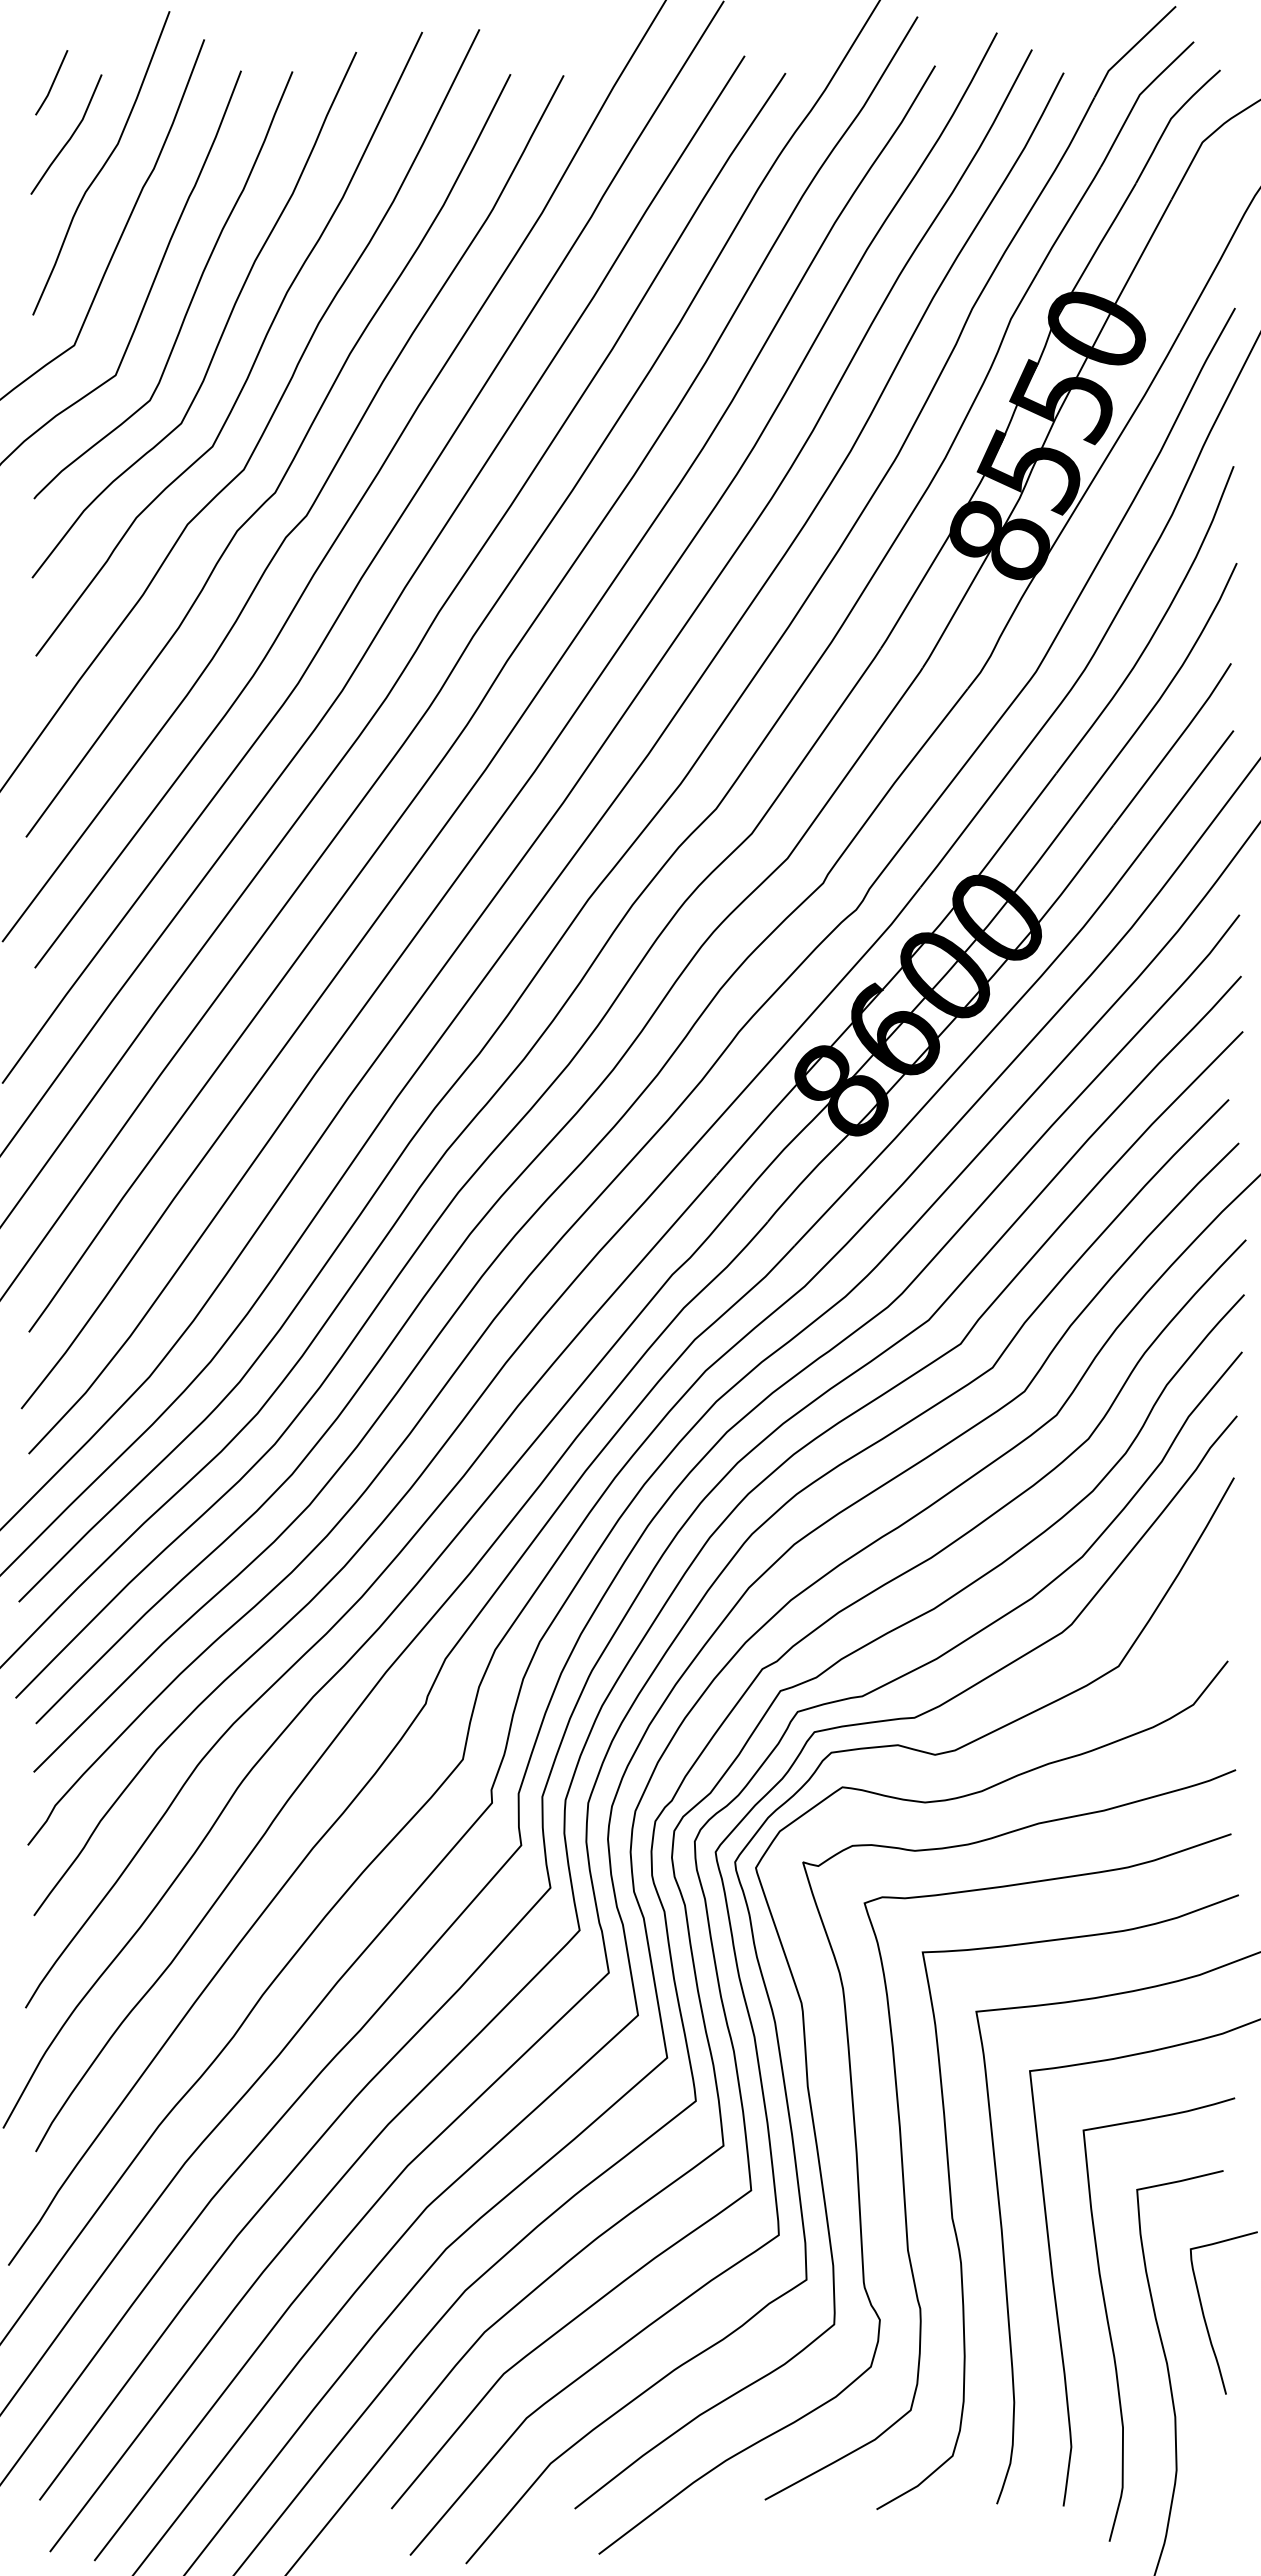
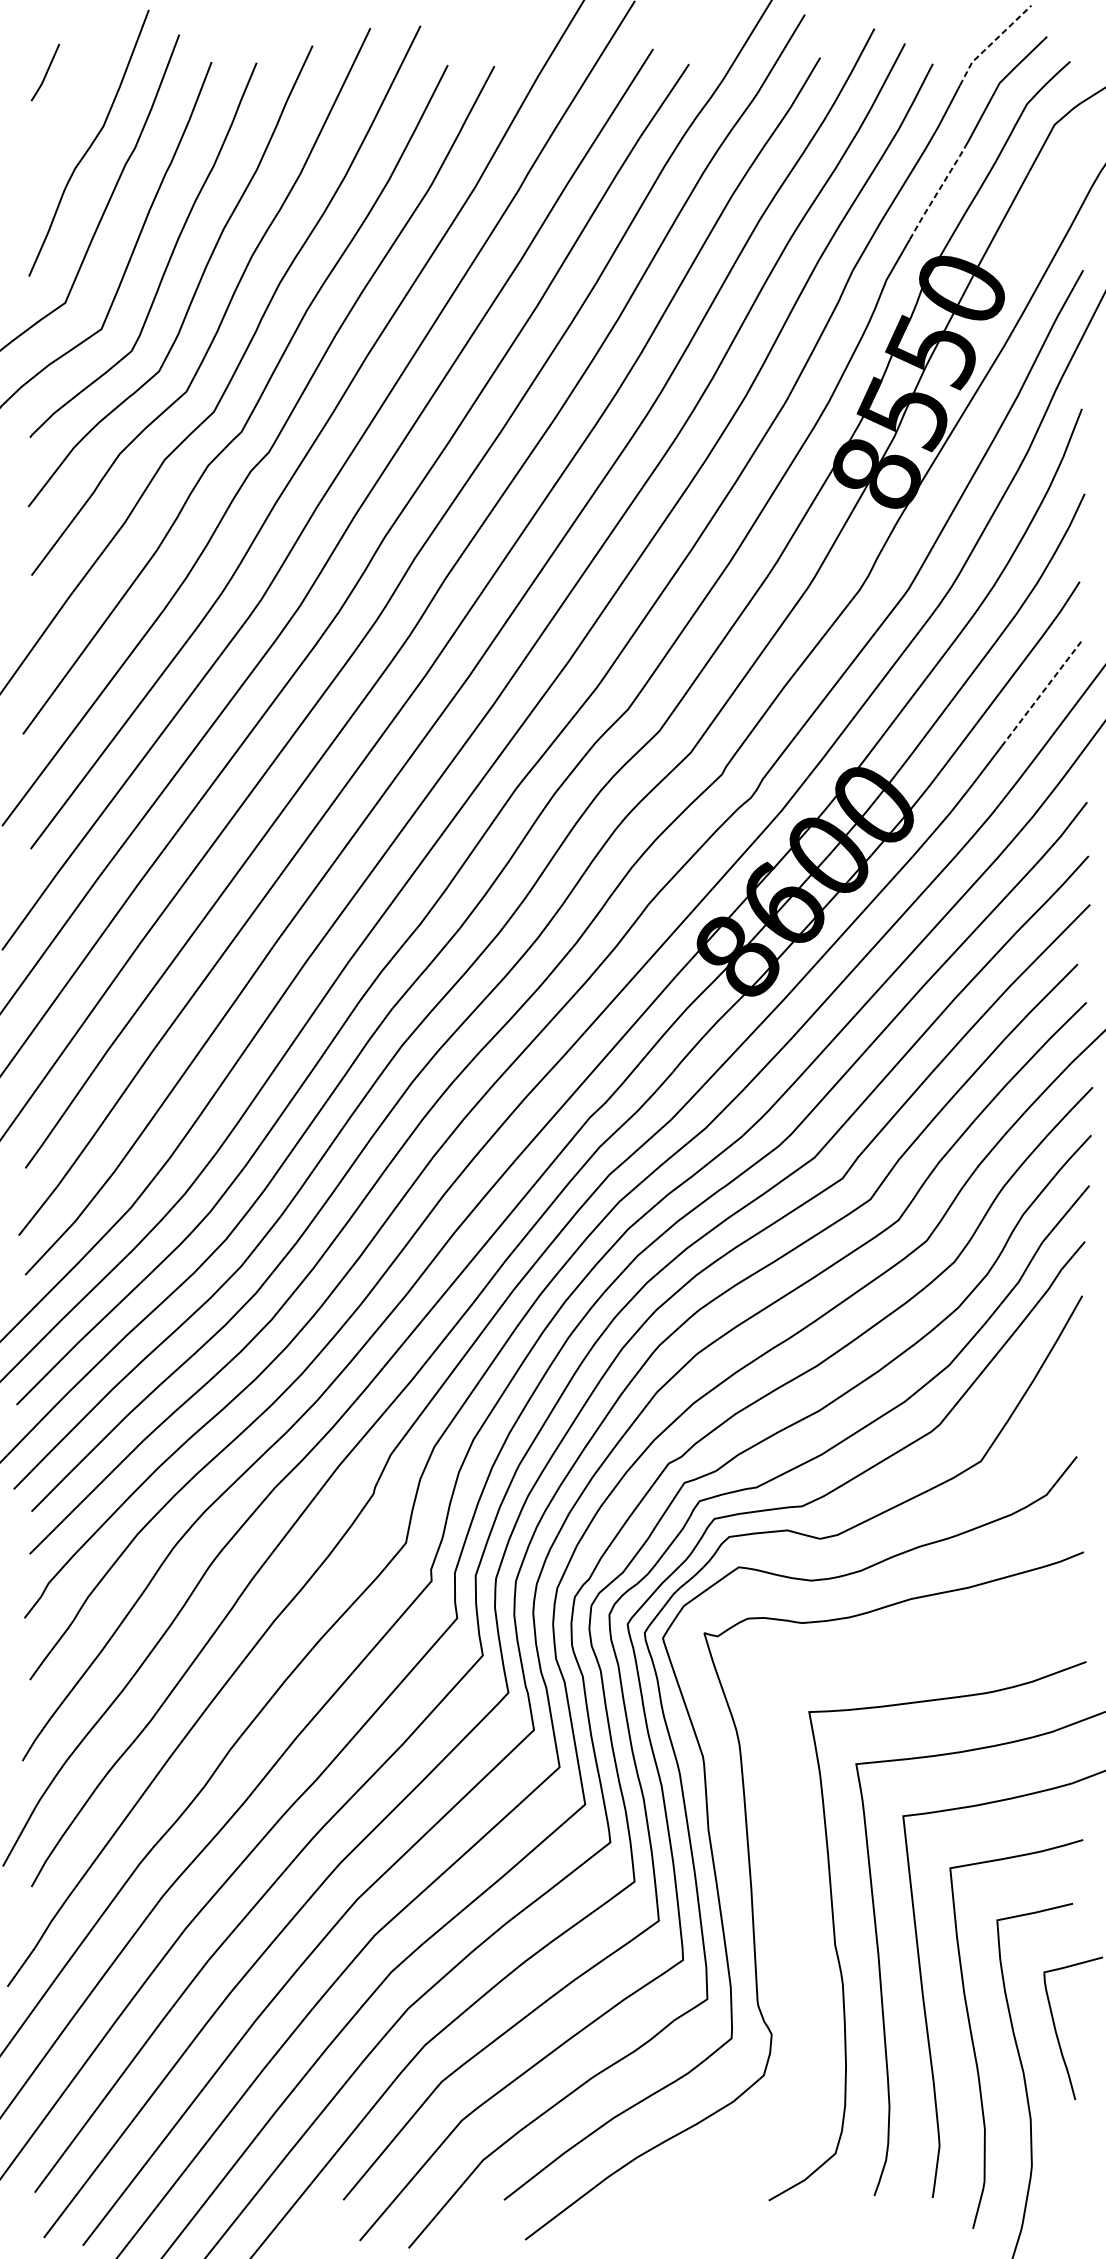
line: (1131, 48) -> (992, 42), solid -> dashed
curve: (69, 137) -> (61, 120), removed
line: (1069, 219) -> (937, 192), solid -> dashed
line: (1187, 790) -> (1041, 693), solid -> dashed
curve: (904, 2177) -> (793, 1909), removed

